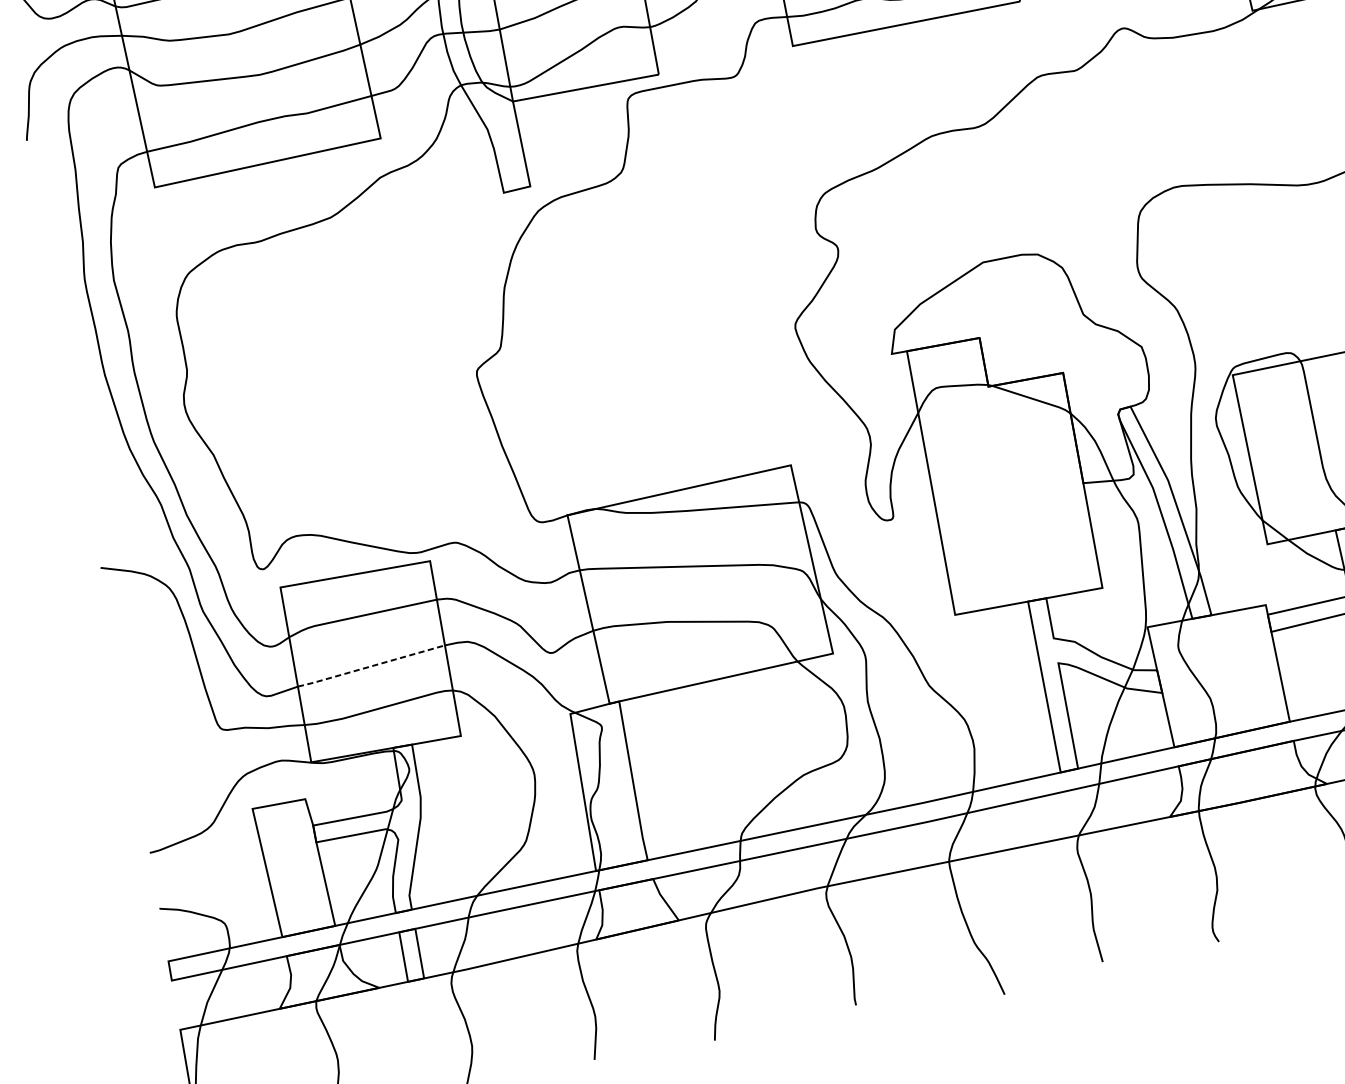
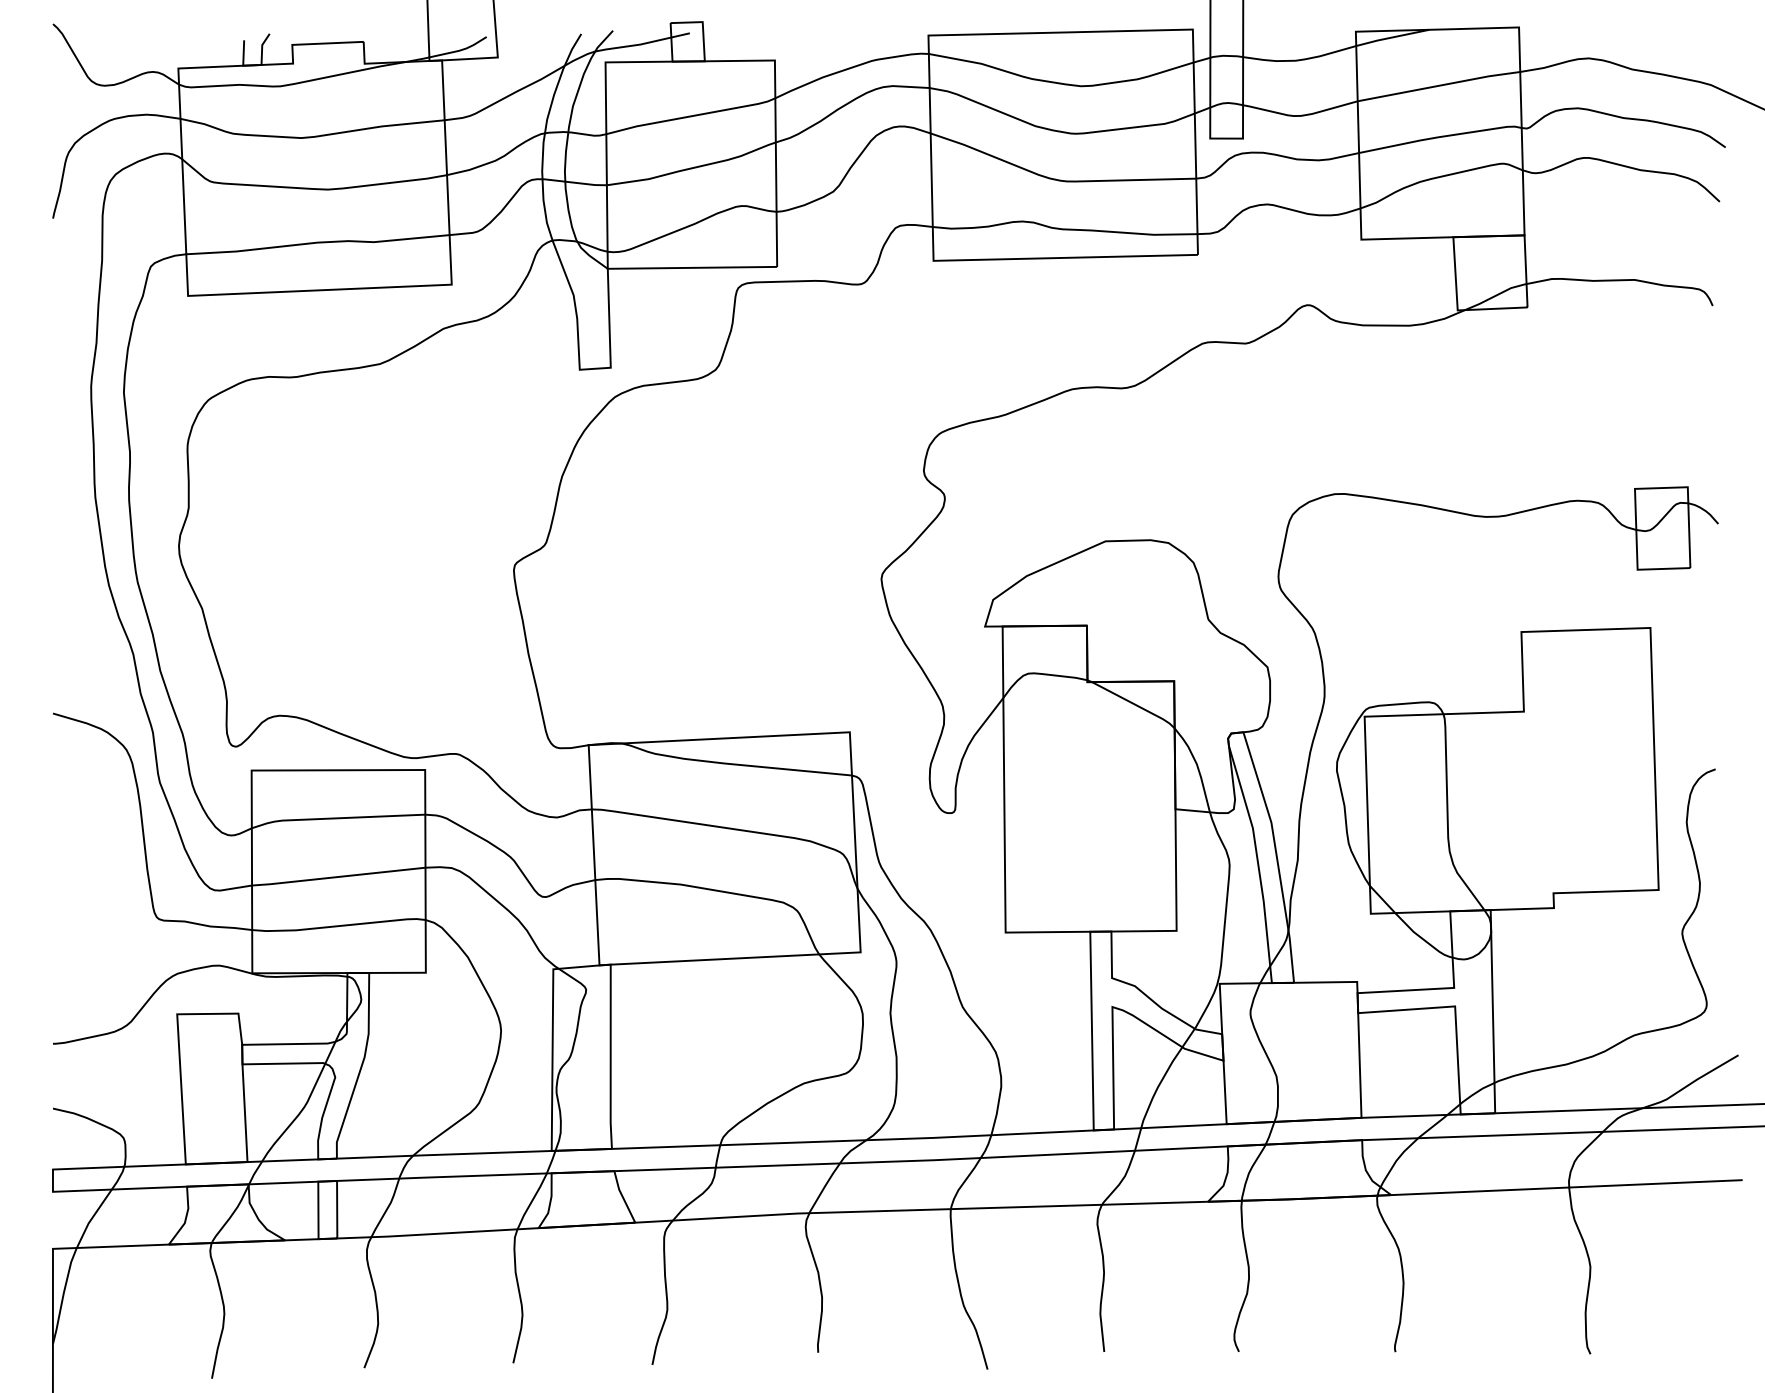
line: (371, 665) -> (338, 876), dashed -> solid

